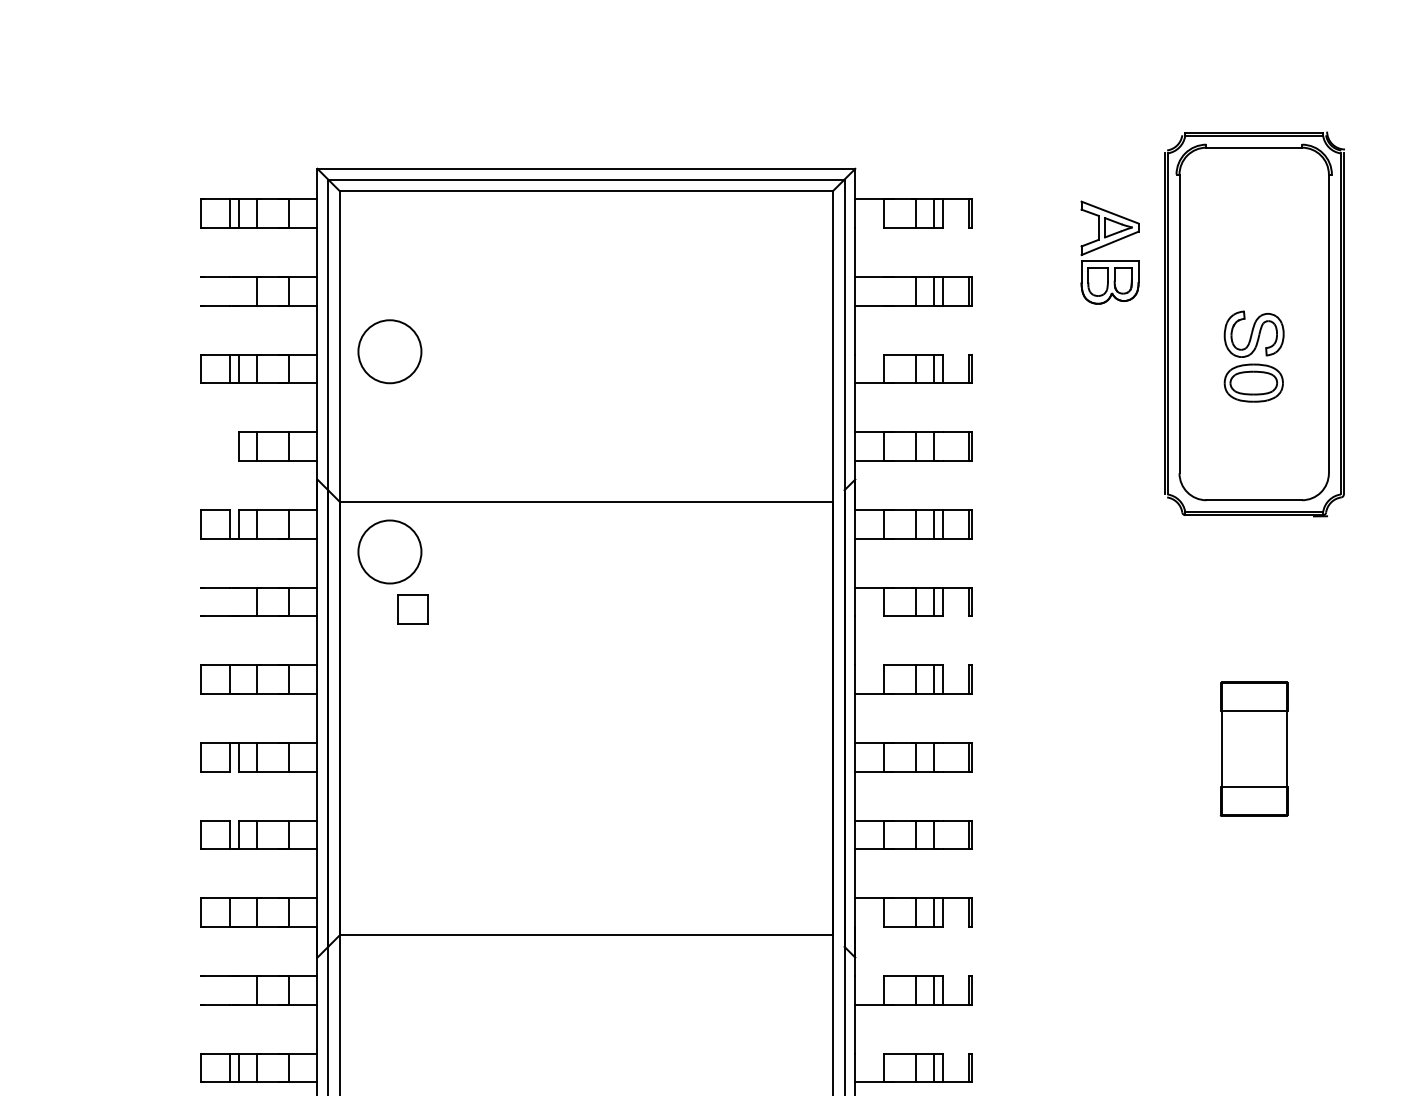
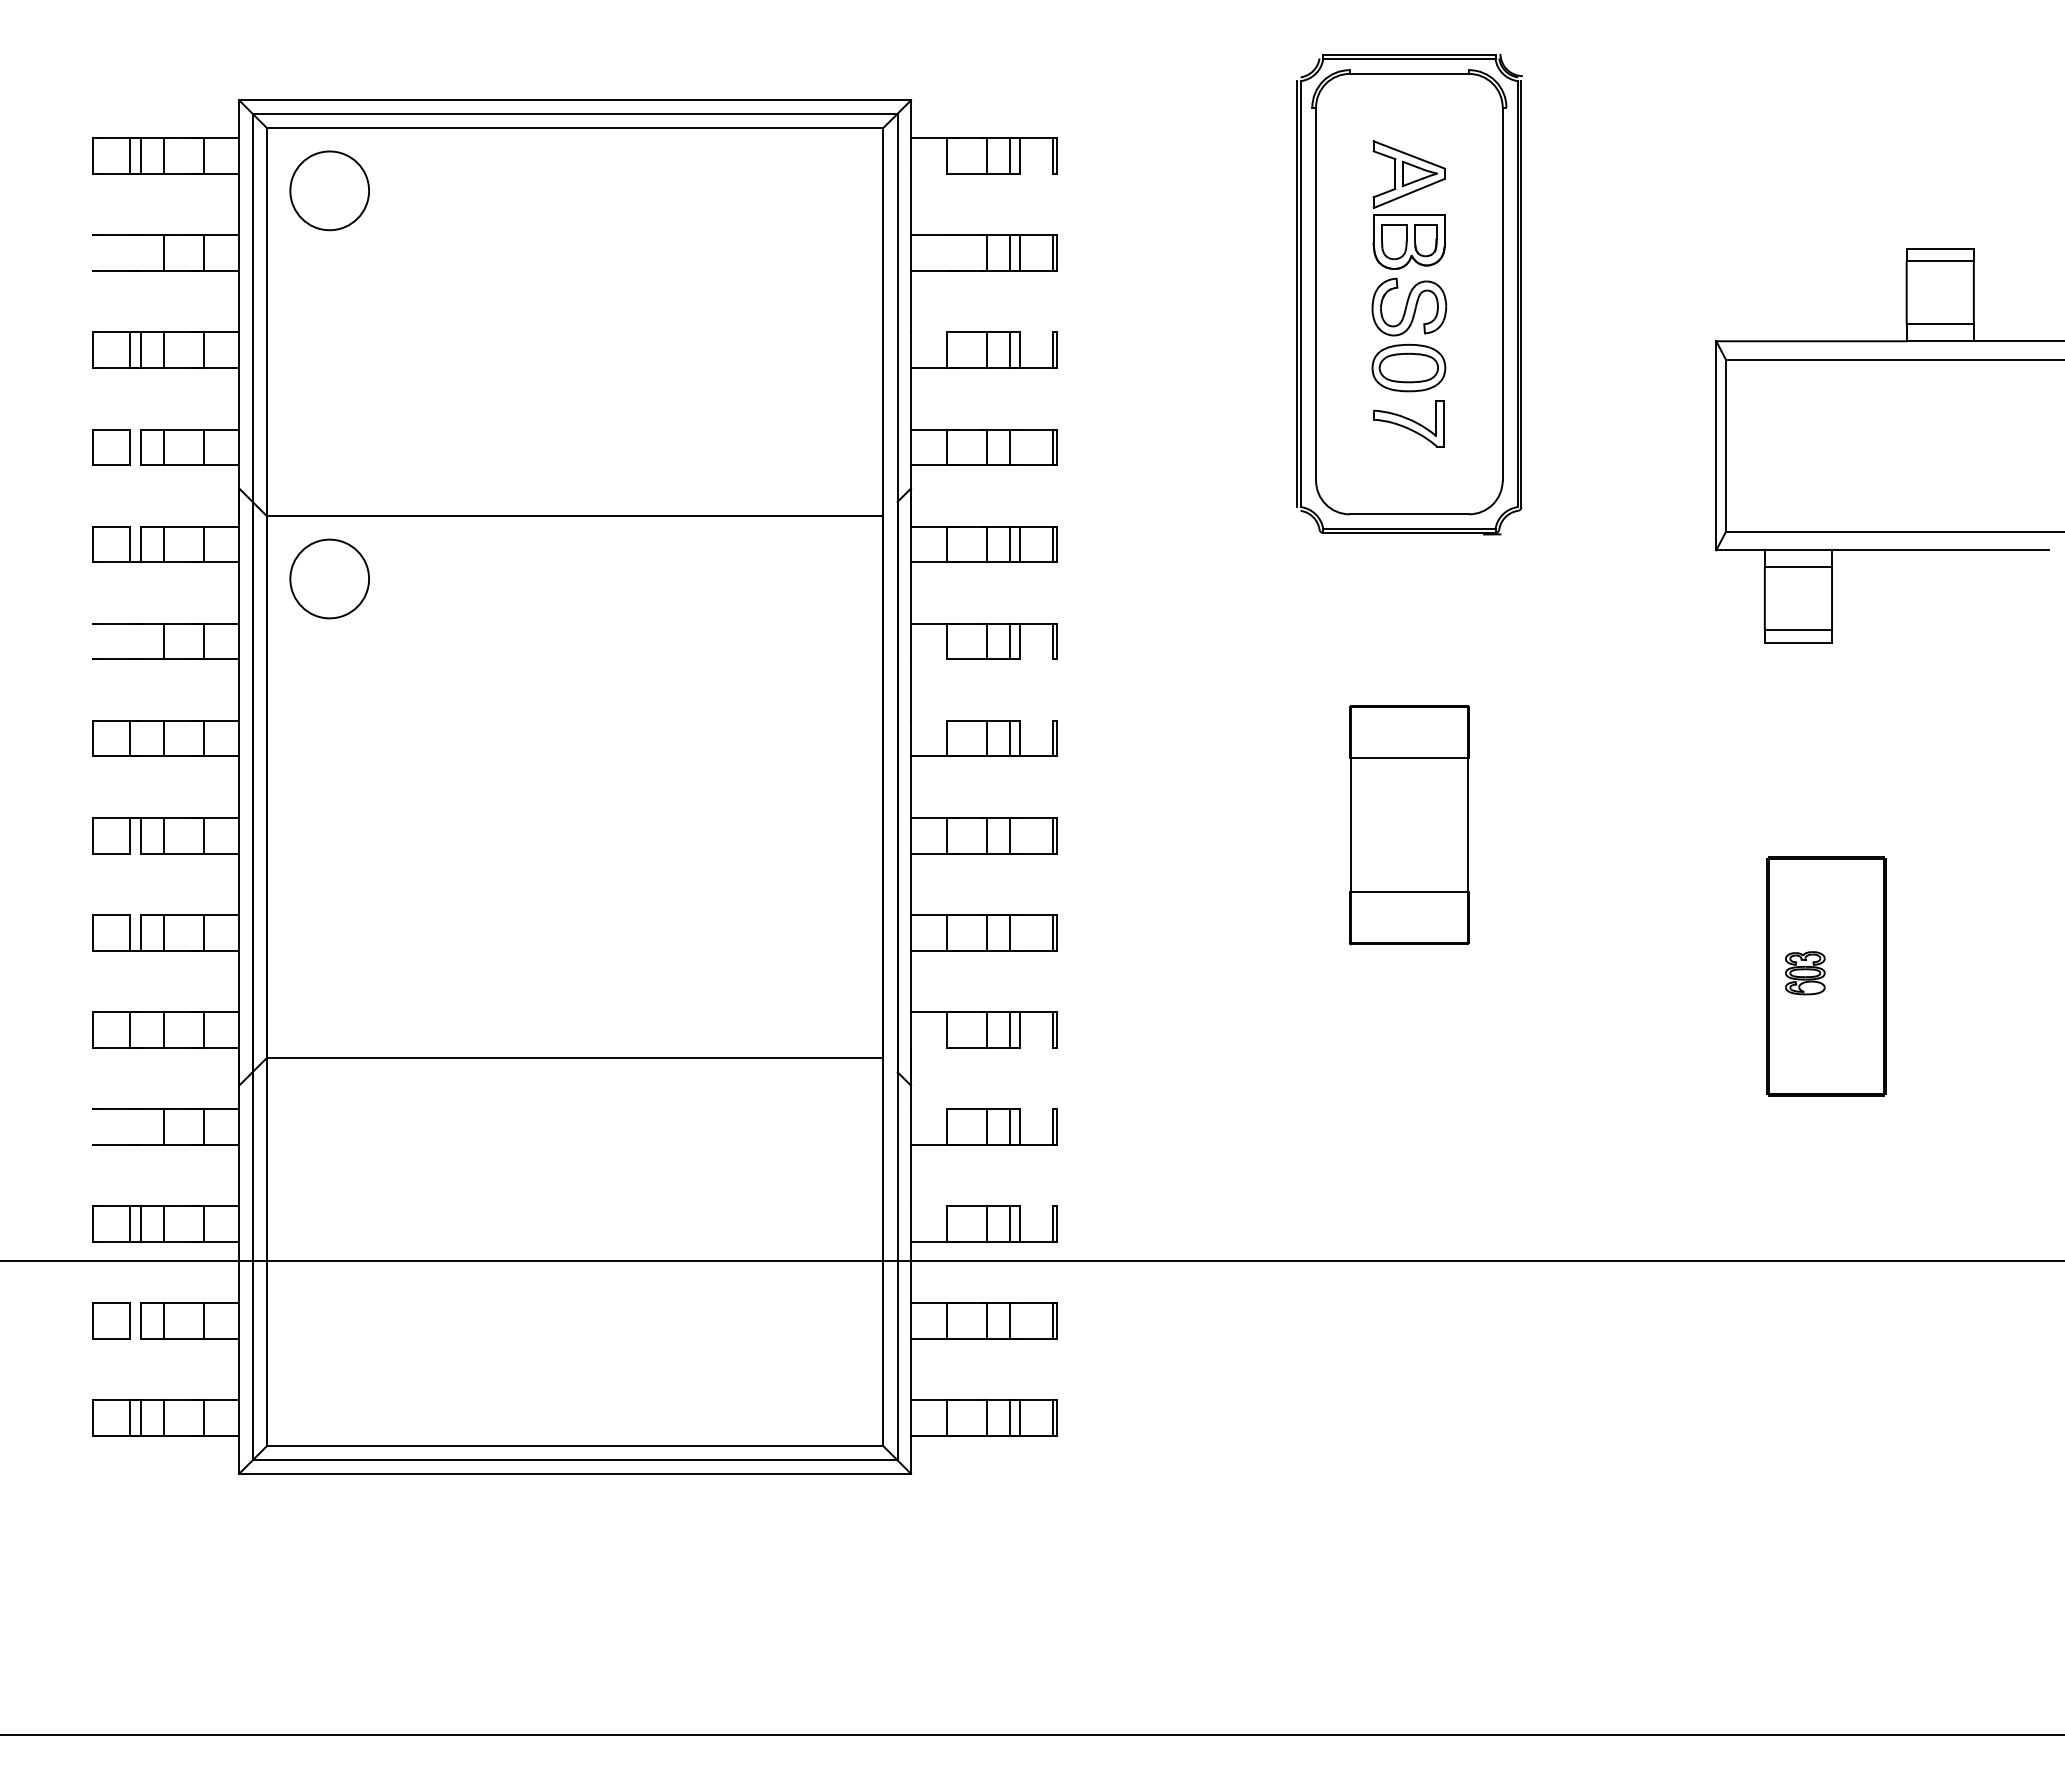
part: (1106, 245) -> (1404, 196), moved
circle: (389, 351) -> (329, 190), moved
part: (1253, 427) -> (1408, 423), added
part: (412, 609) -> (111, 447), moved
part: (1253, 749) -> (1408, 825), size x1.43

